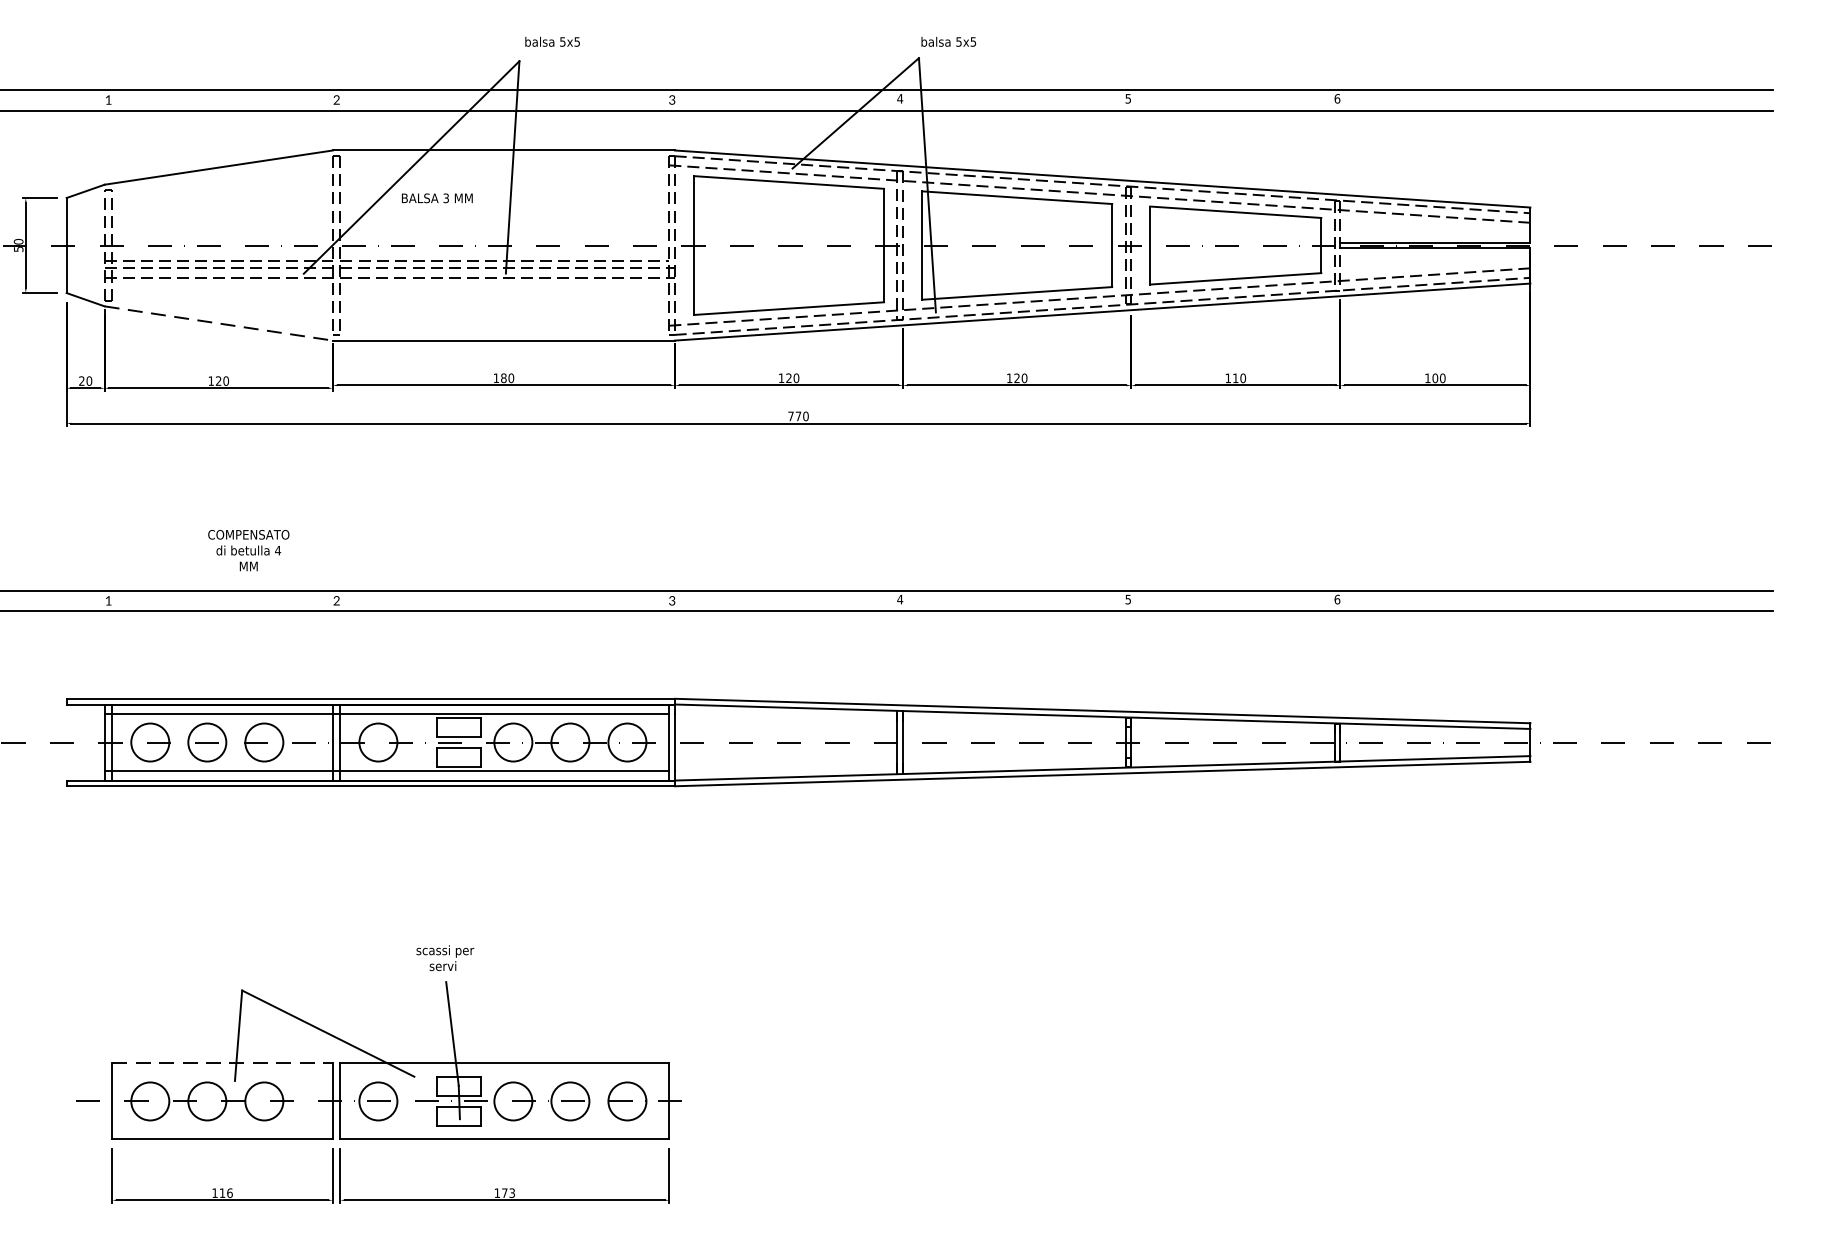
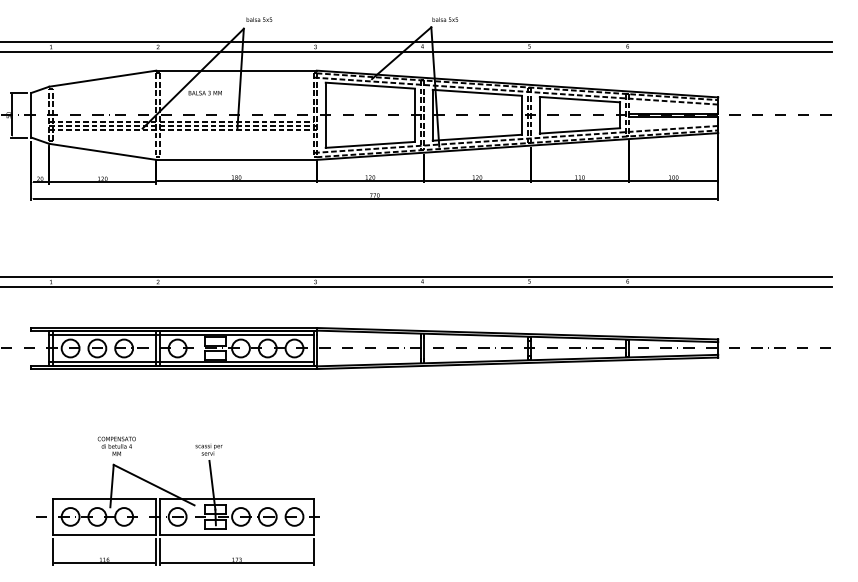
line: (220, 322) -> (103, 151), dashed -> solid
text: (248, 548) -> (116, 445), moved
line: (222, 1064) -> (104, 499), dashed -> solid

